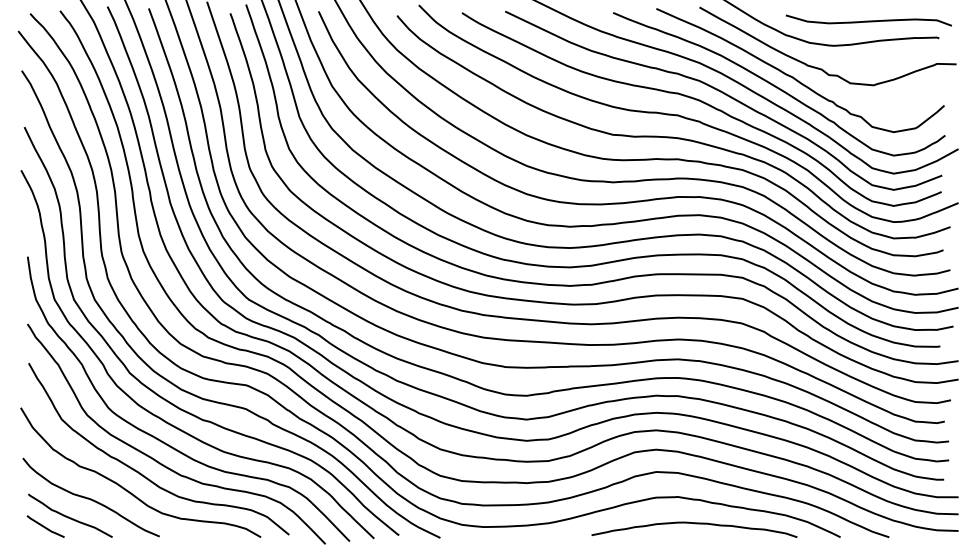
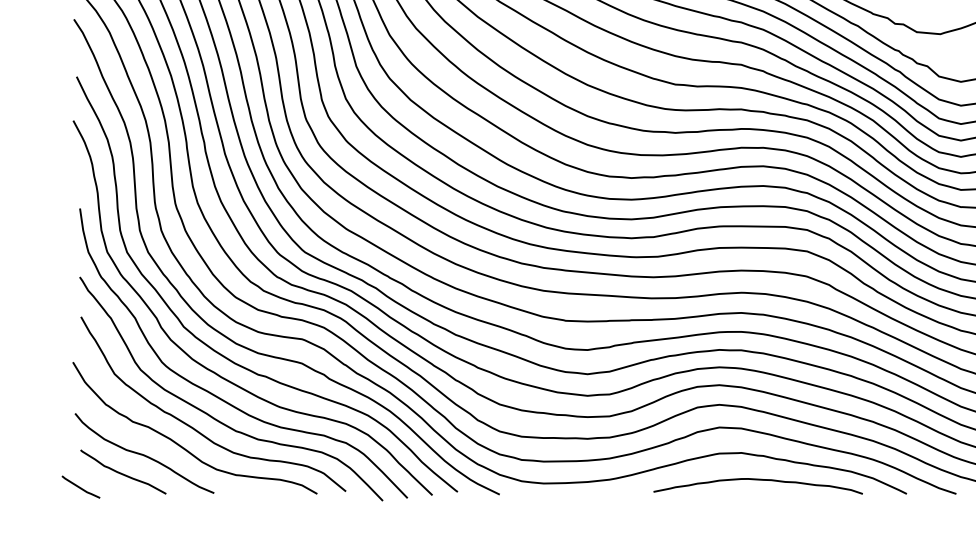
line: (45, 526) -> (80, 487), moved

